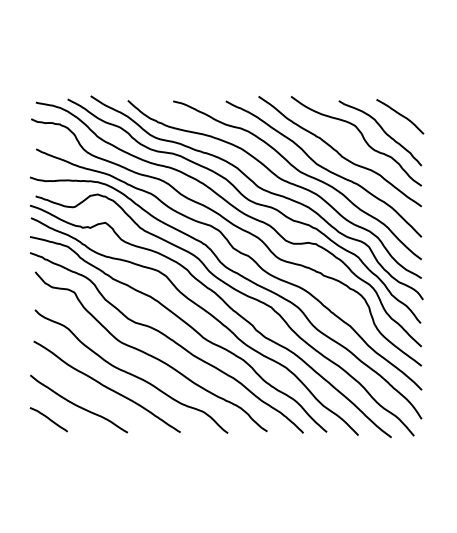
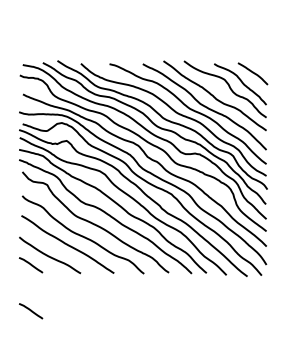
line: (49, 492) -> (31, 311), added

